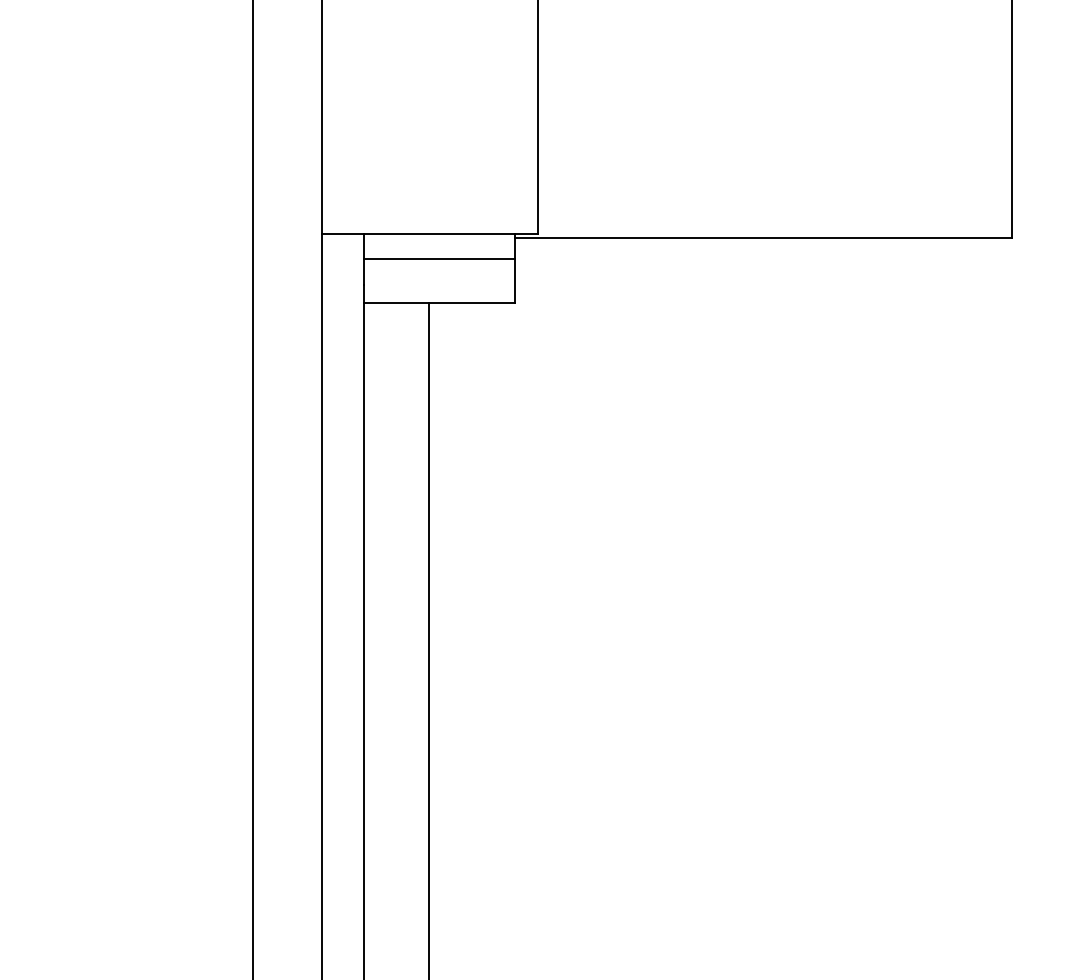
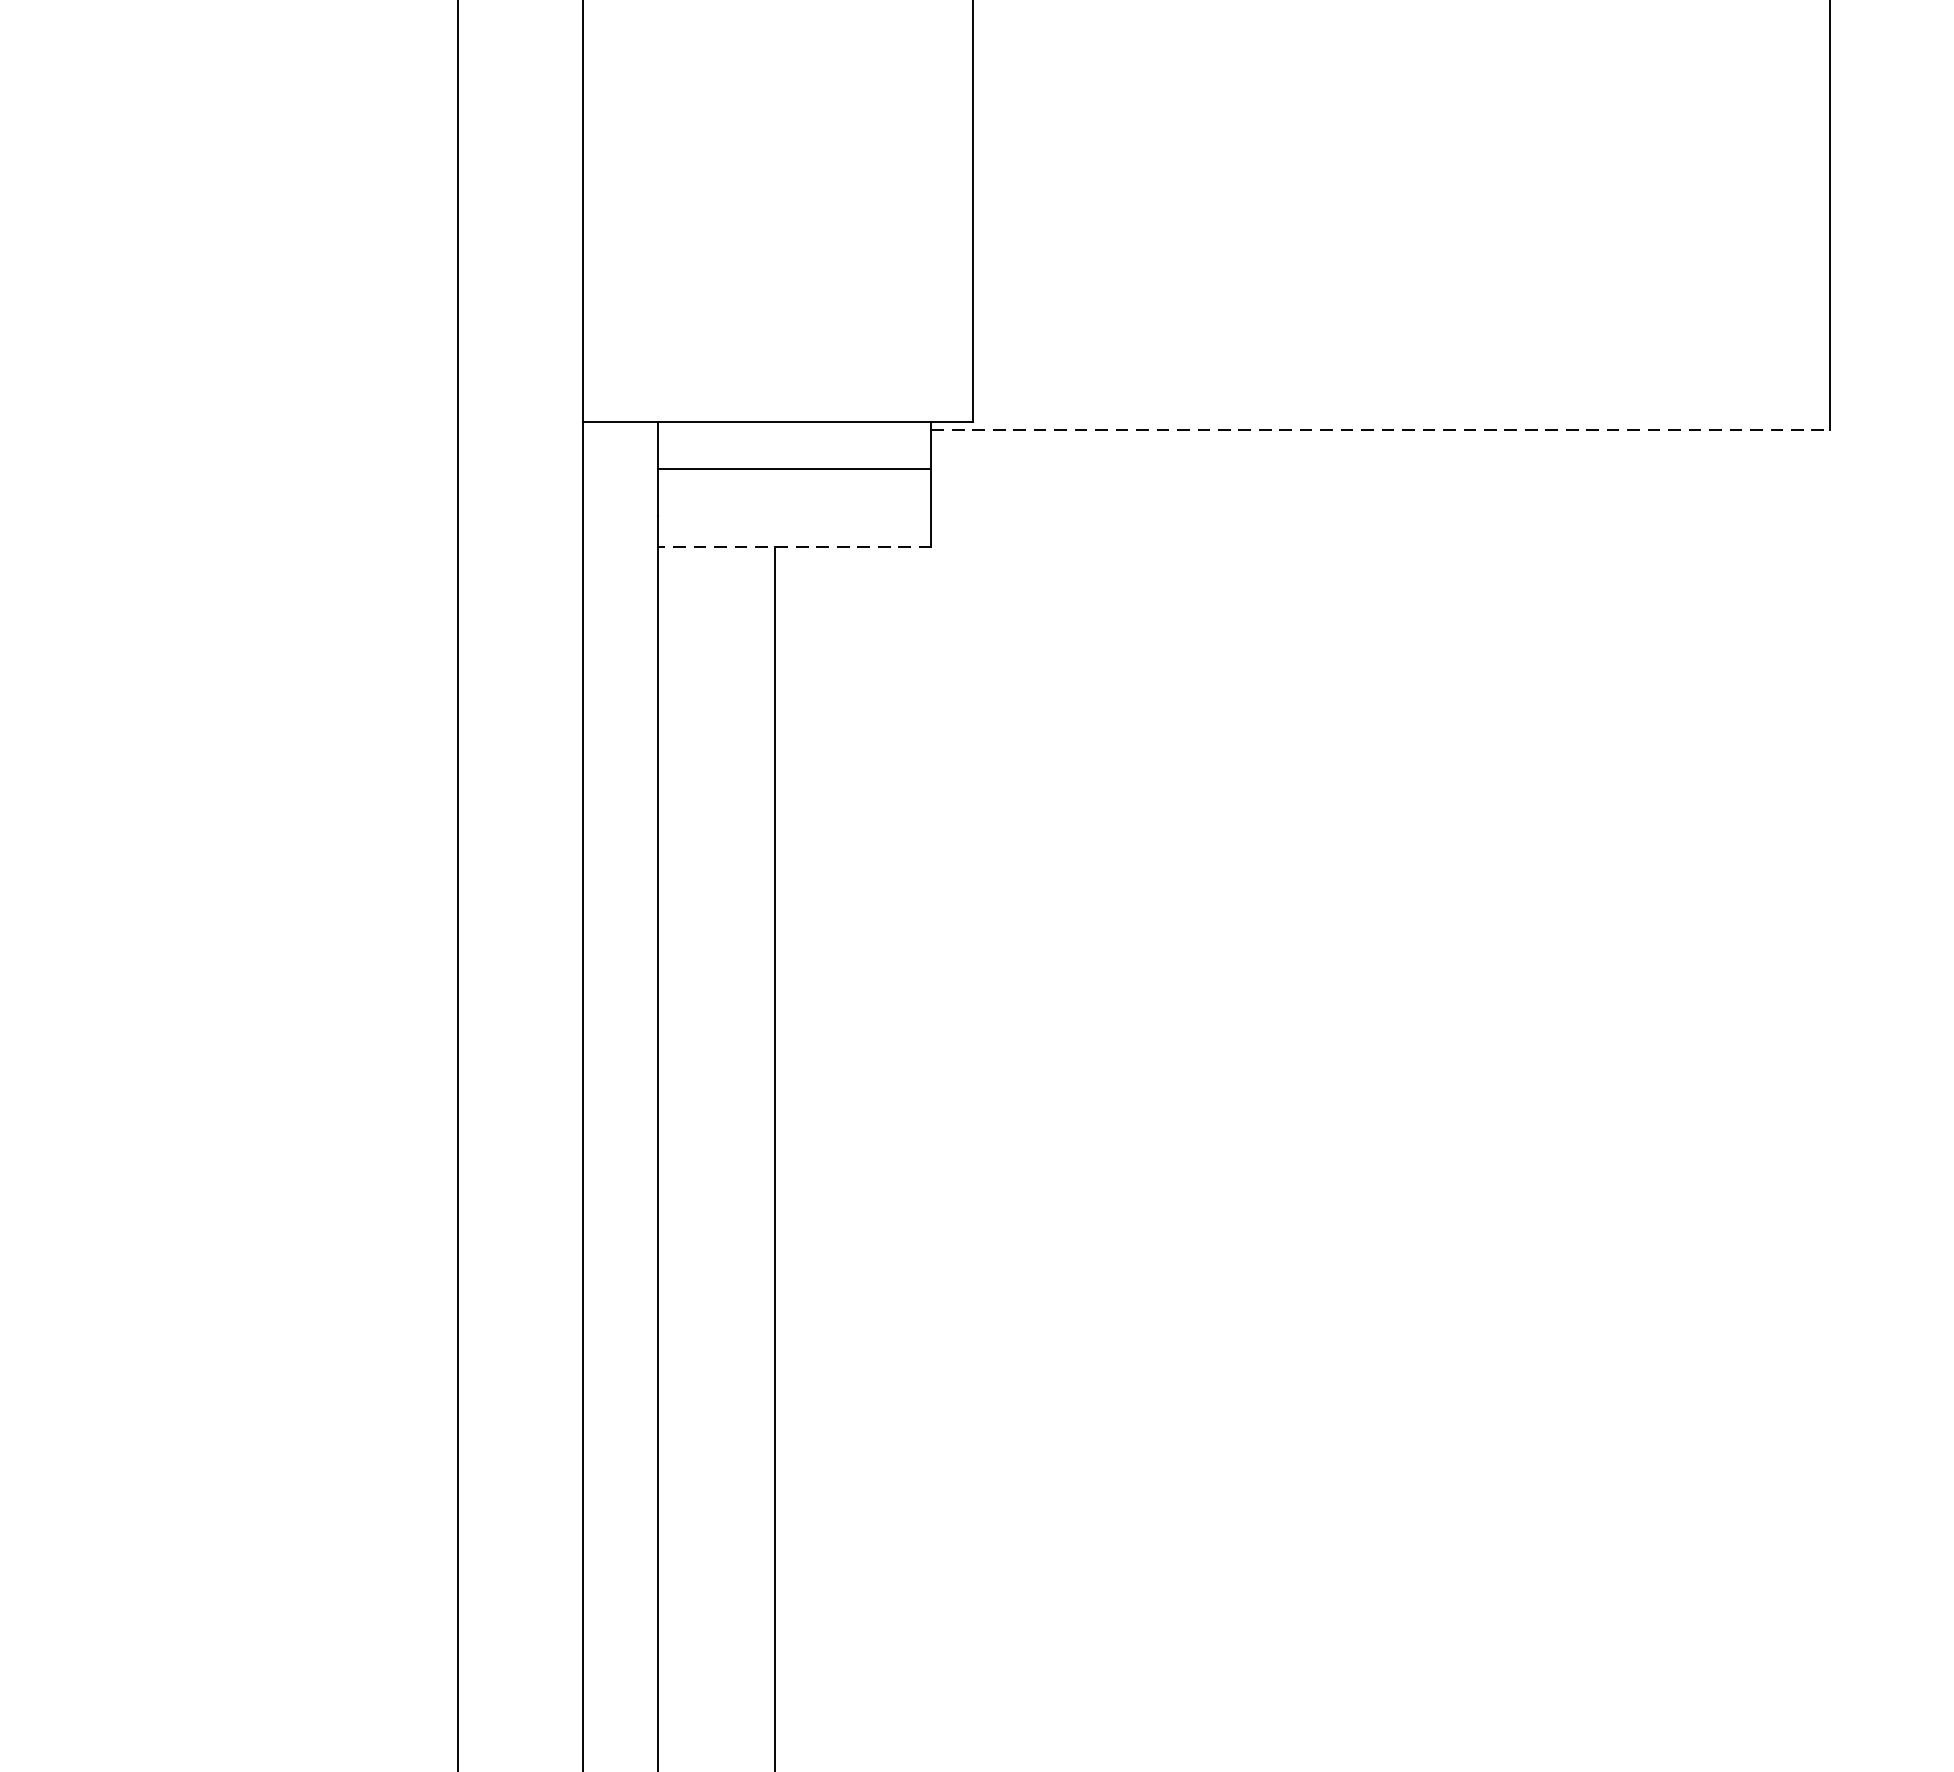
line: (764, 237) -> (1381, 429), solid -> dashed
line: (439, 302) -> (794, 547), solid -> dashed

